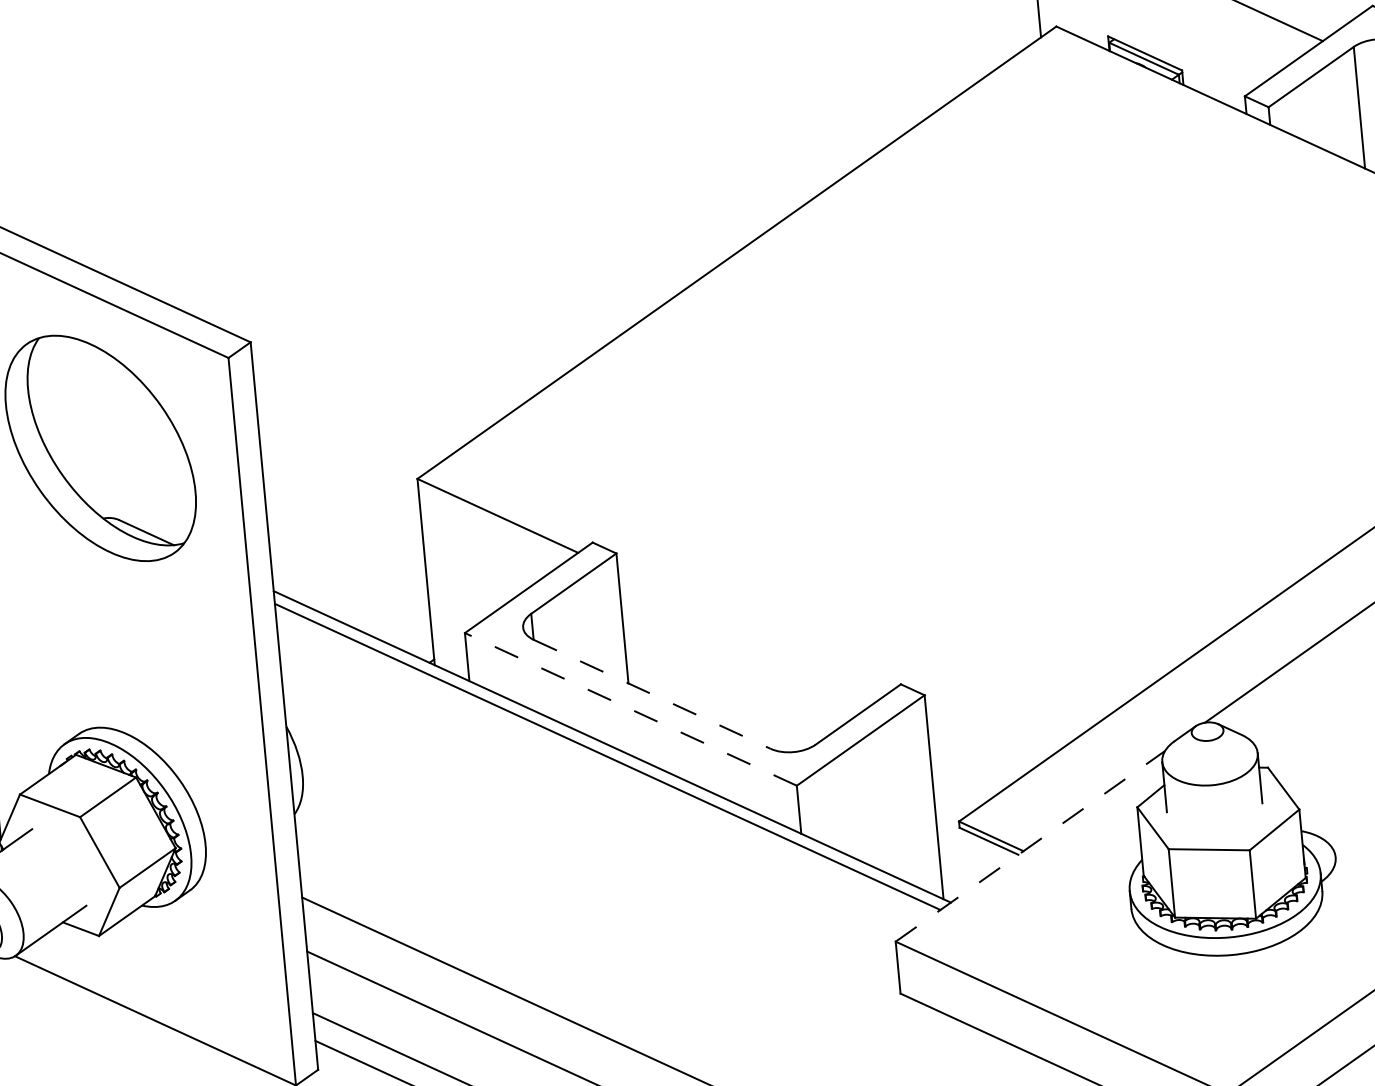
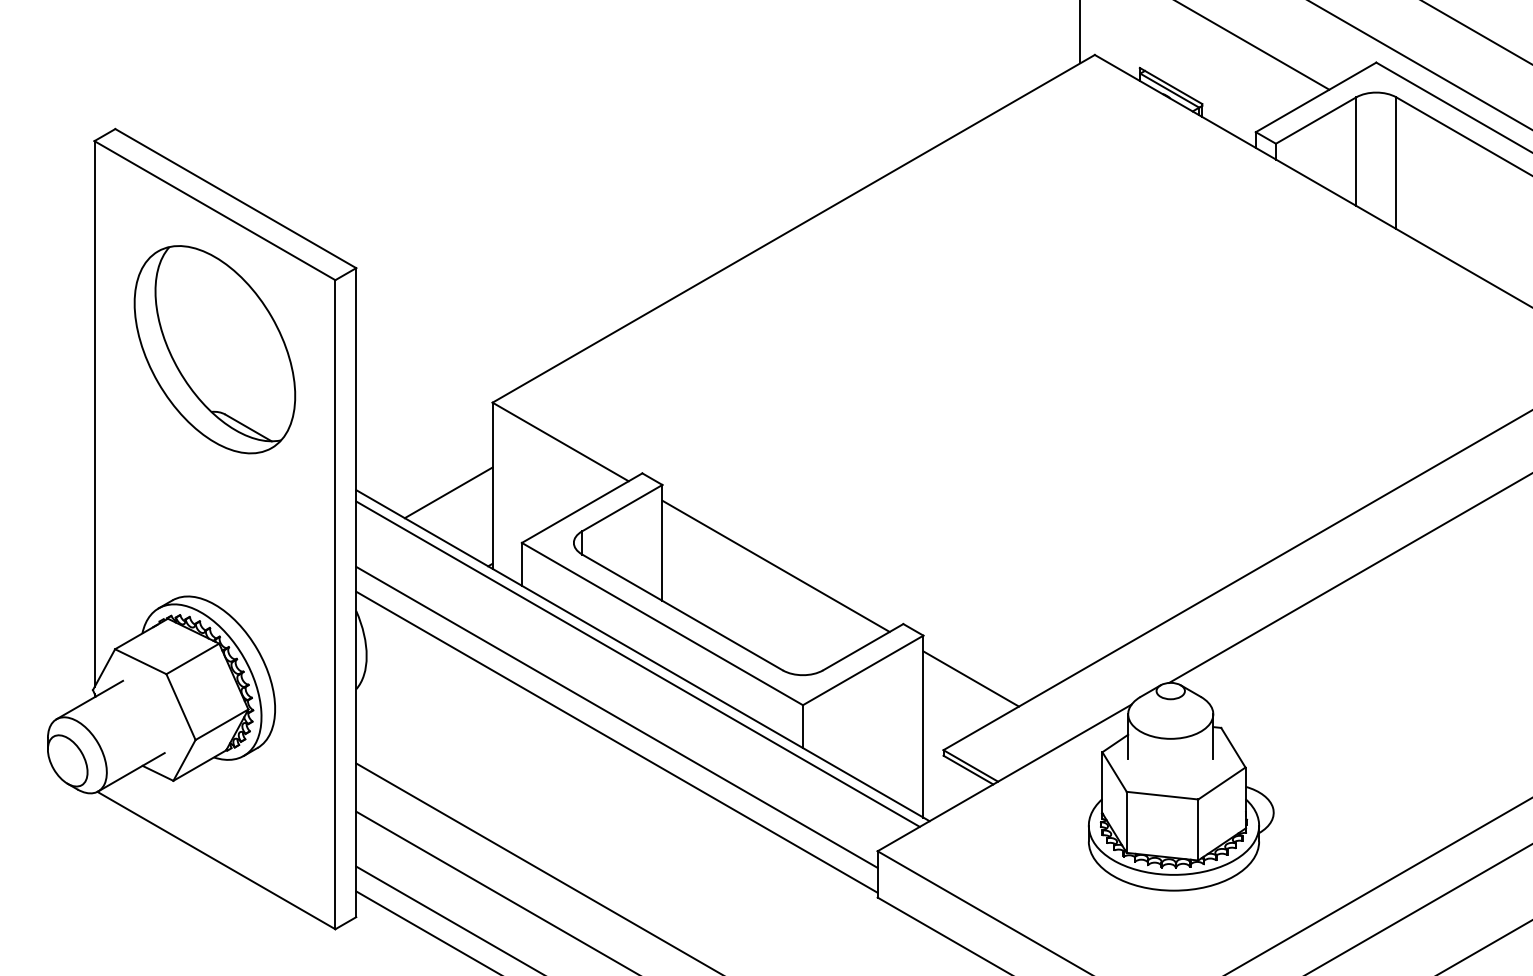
line: (377, 584) -> (448, 492), added
line: (751, 632) -> (775, 565), added
line: (652, 694) -> (682, 612), dashed -> solid
line: (630, 708) -> (662, 623), dashed -> solid
line: (982, 738) -> (971, 678), added
line: (588, 817) -> (616, 716), added
line: (591, 845) -> (616, 741), added
line: (1030, 845) -> (1004, 777), dashed -> solid

